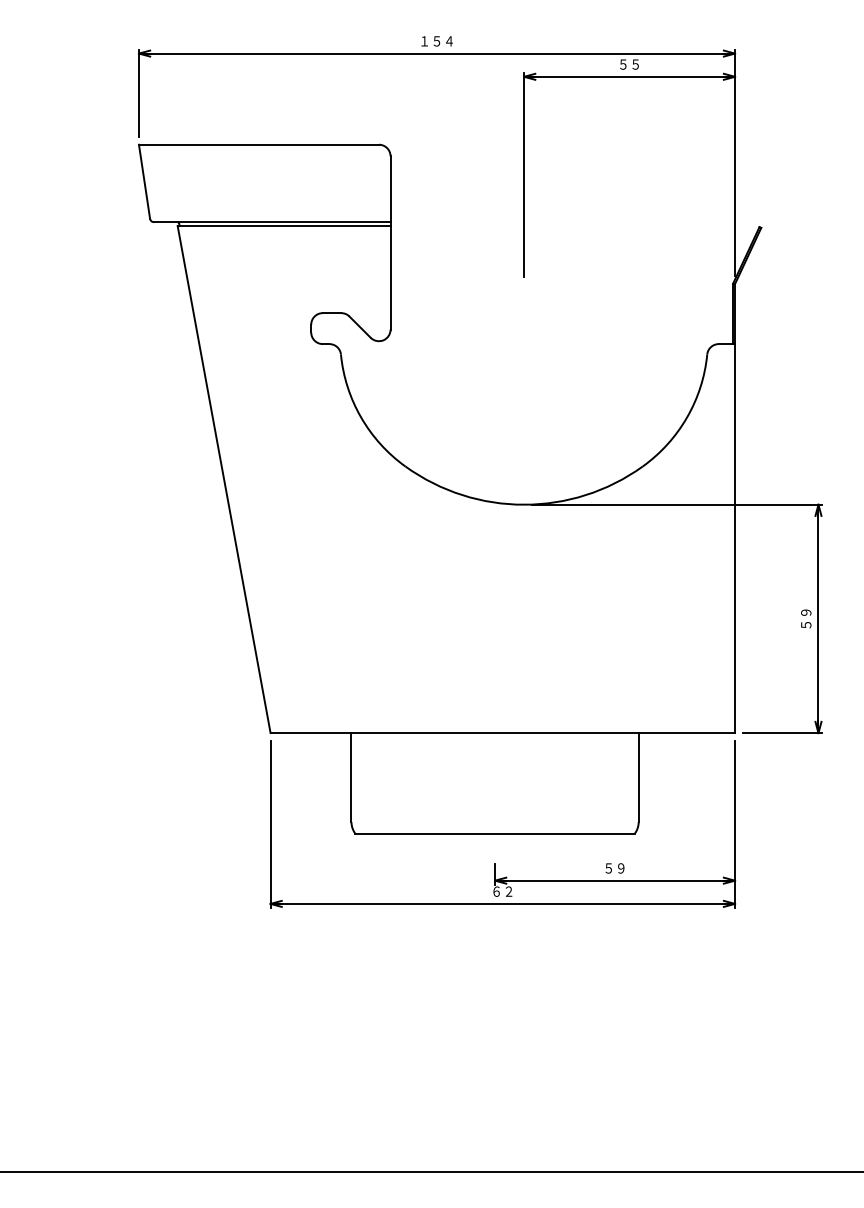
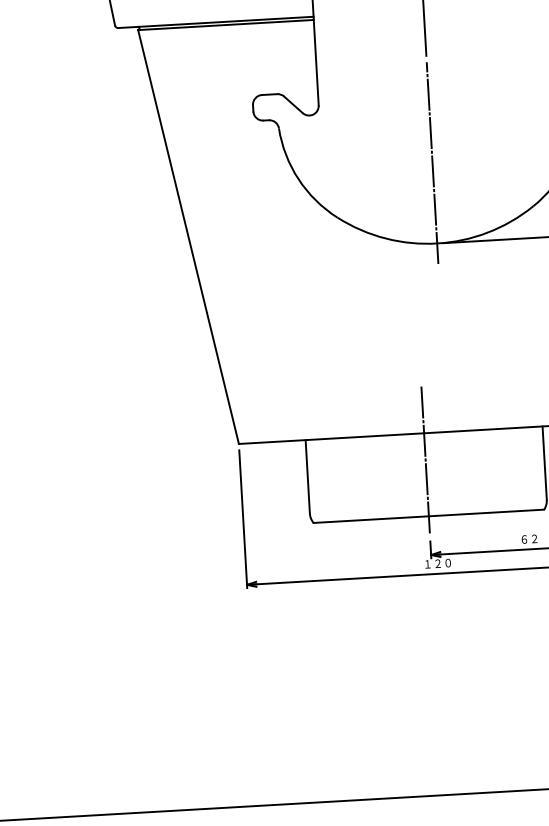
line: (524, 406) -> (432, 162), added
line: (495, 766) -> (426, 460), added
text: (614, 868) -> (529, 539), ５９ -> ６２
text: (502, 891) -> (437, 563), ６２ -> １２０

